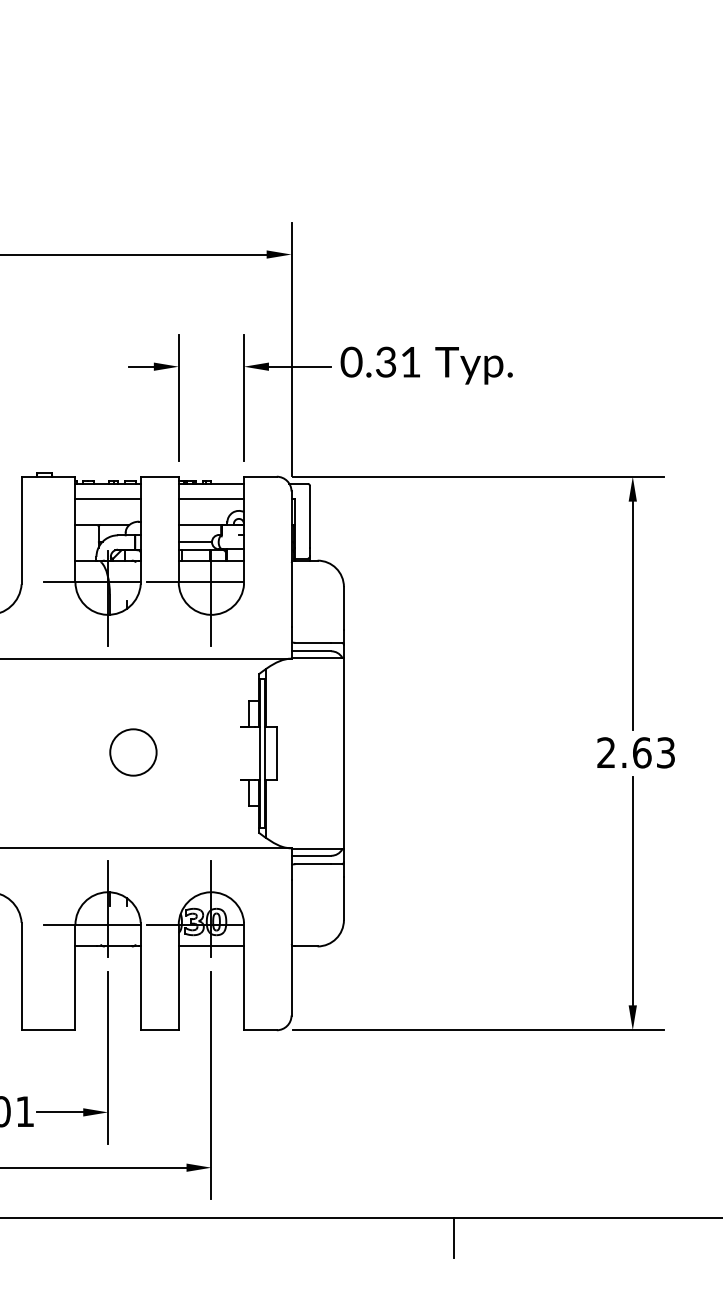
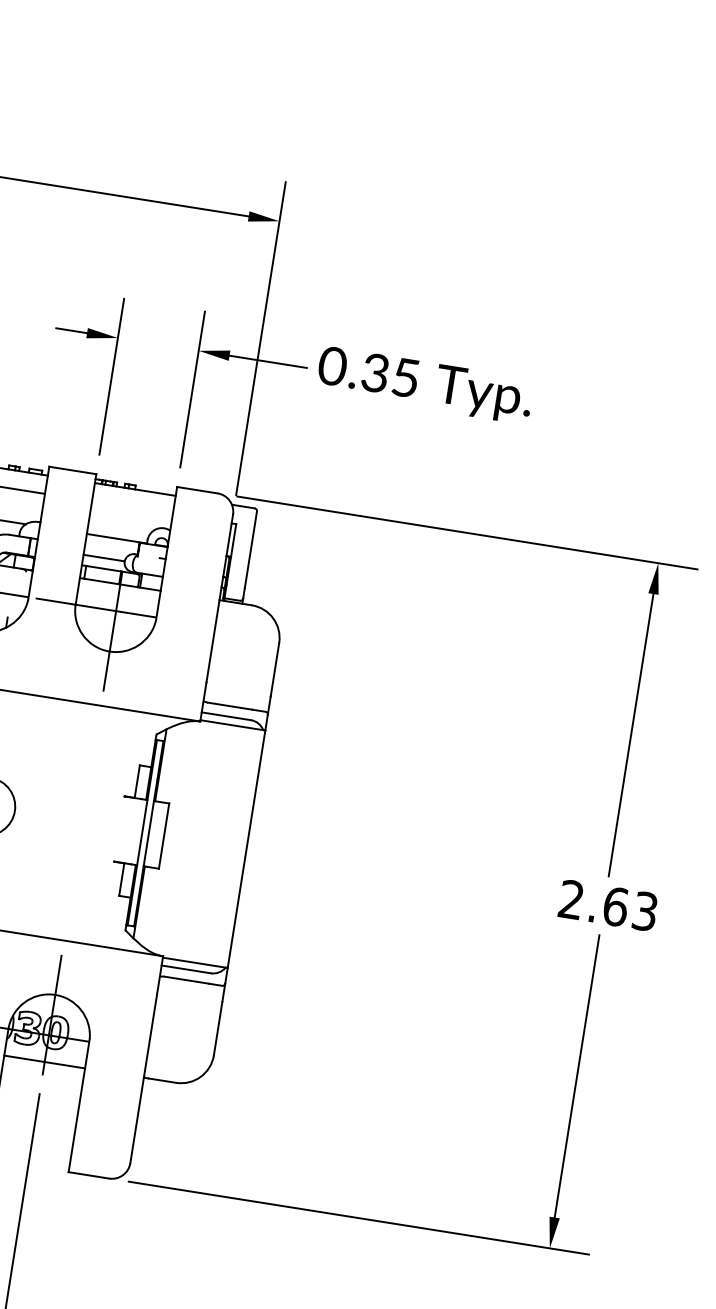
text: (410, 362) -> (405, 378), 0.31 -> 0.35
line: (211, 498) -> (132, 507), removed

